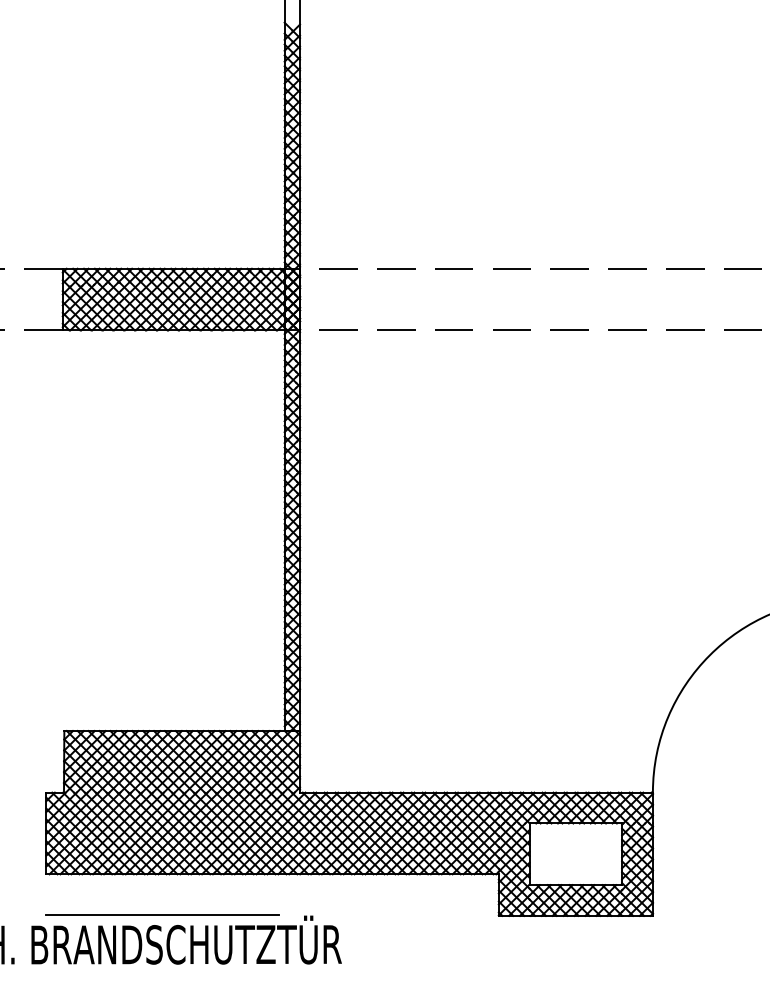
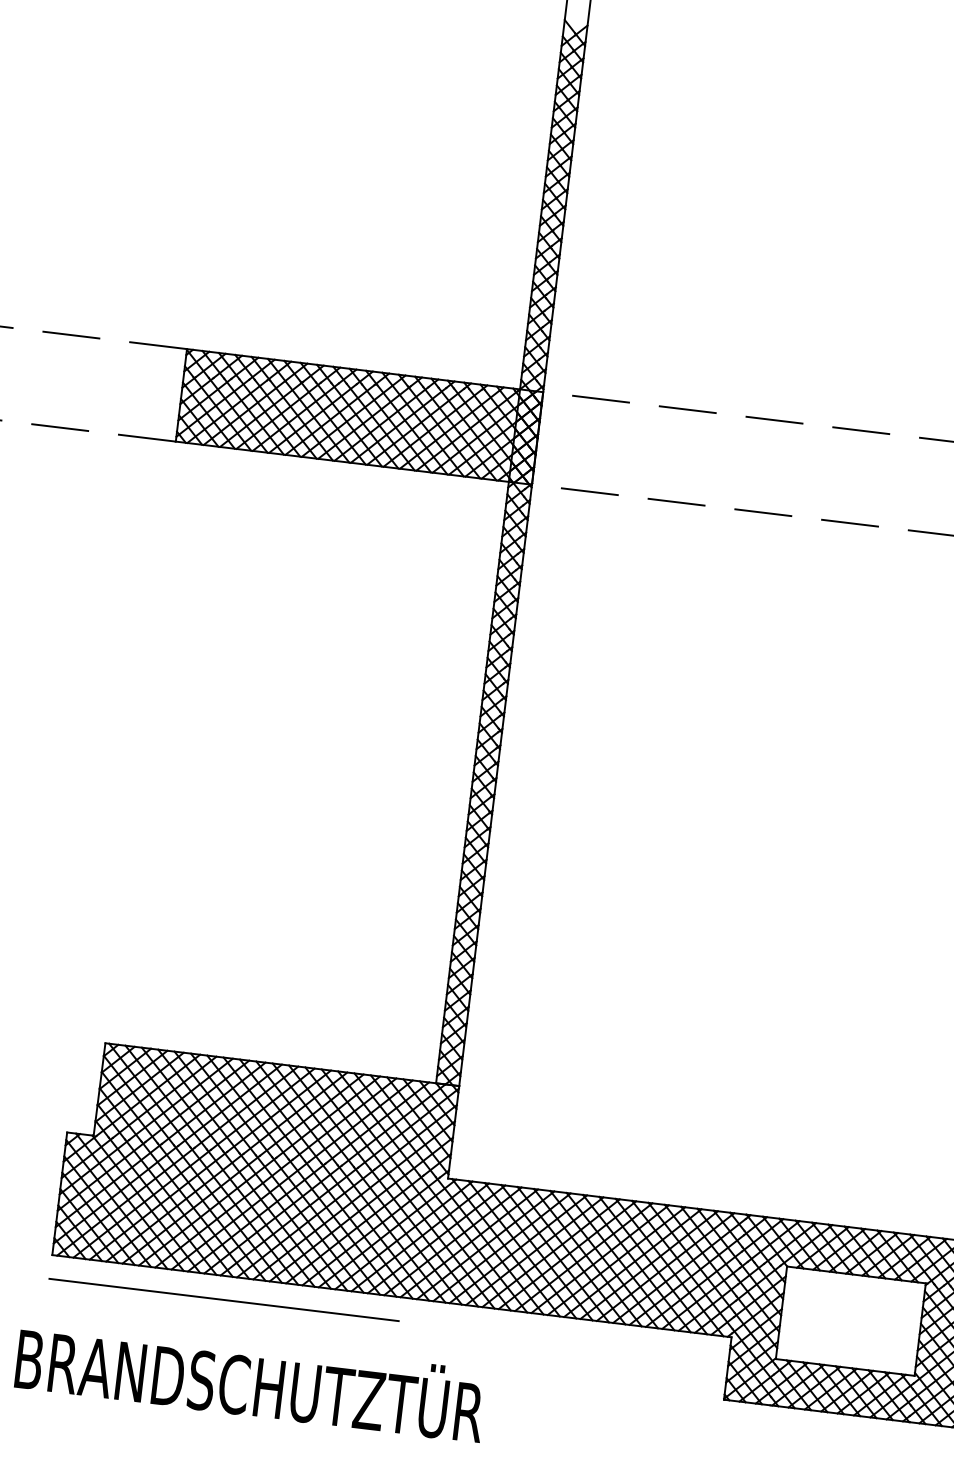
line: (162, 914) -> (223, 1298), moved

